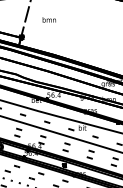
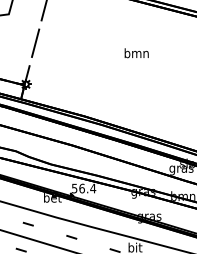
text: (48, 19) -> (135, 52), moved

